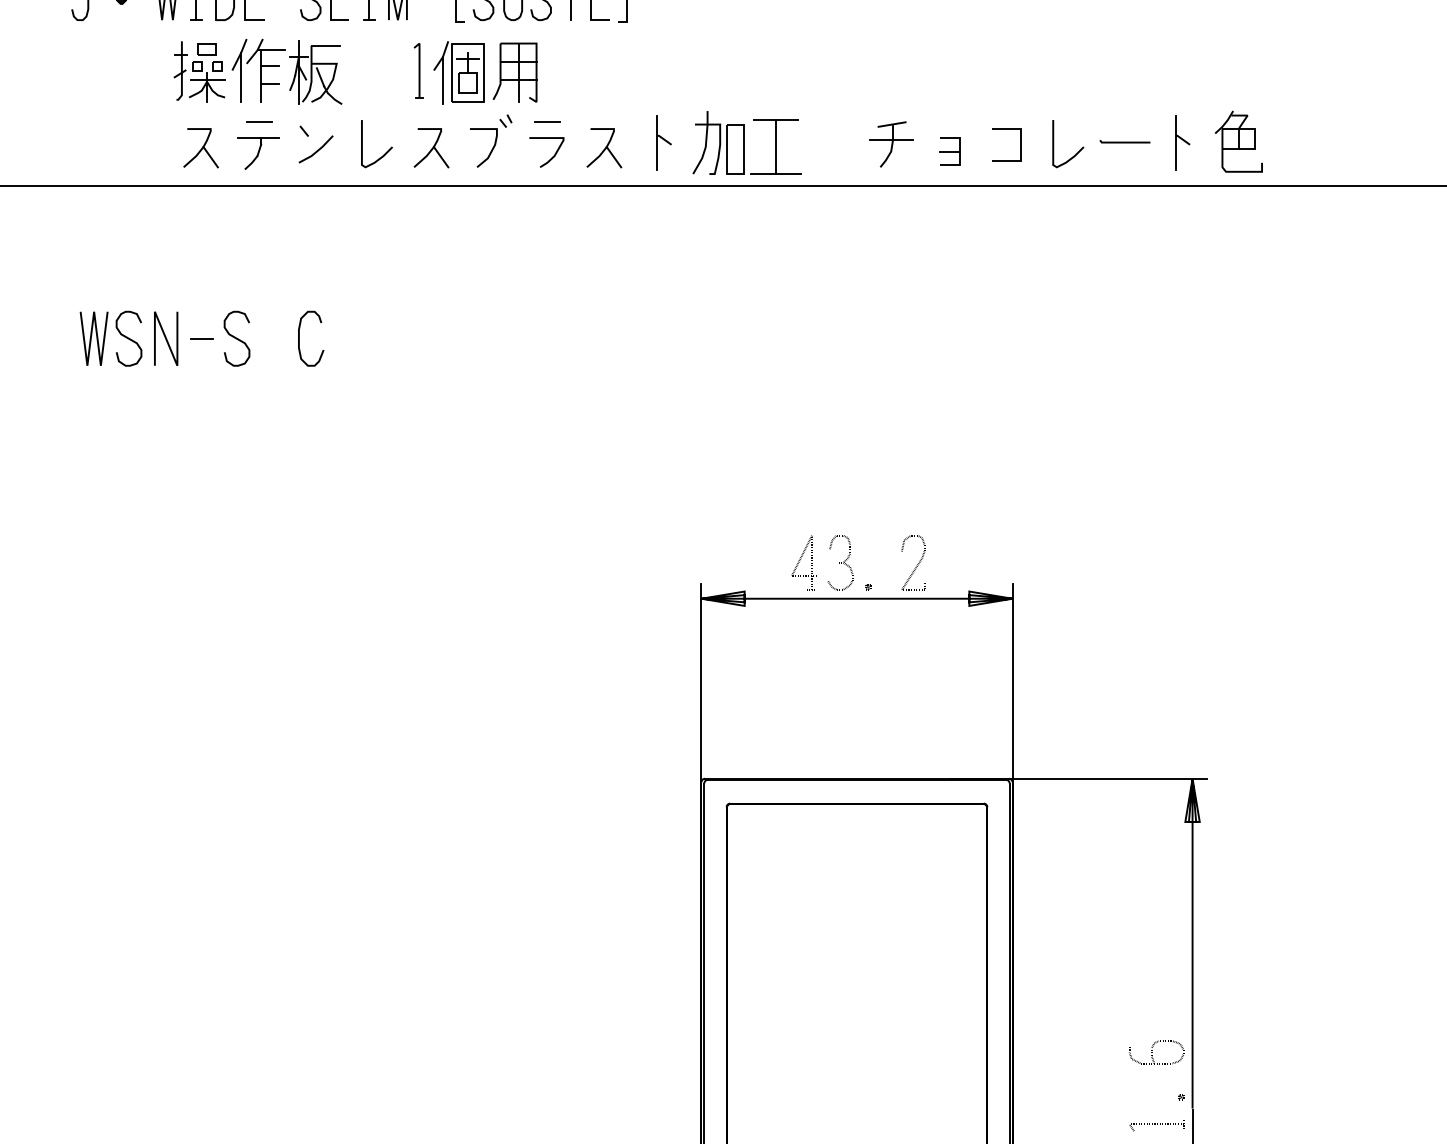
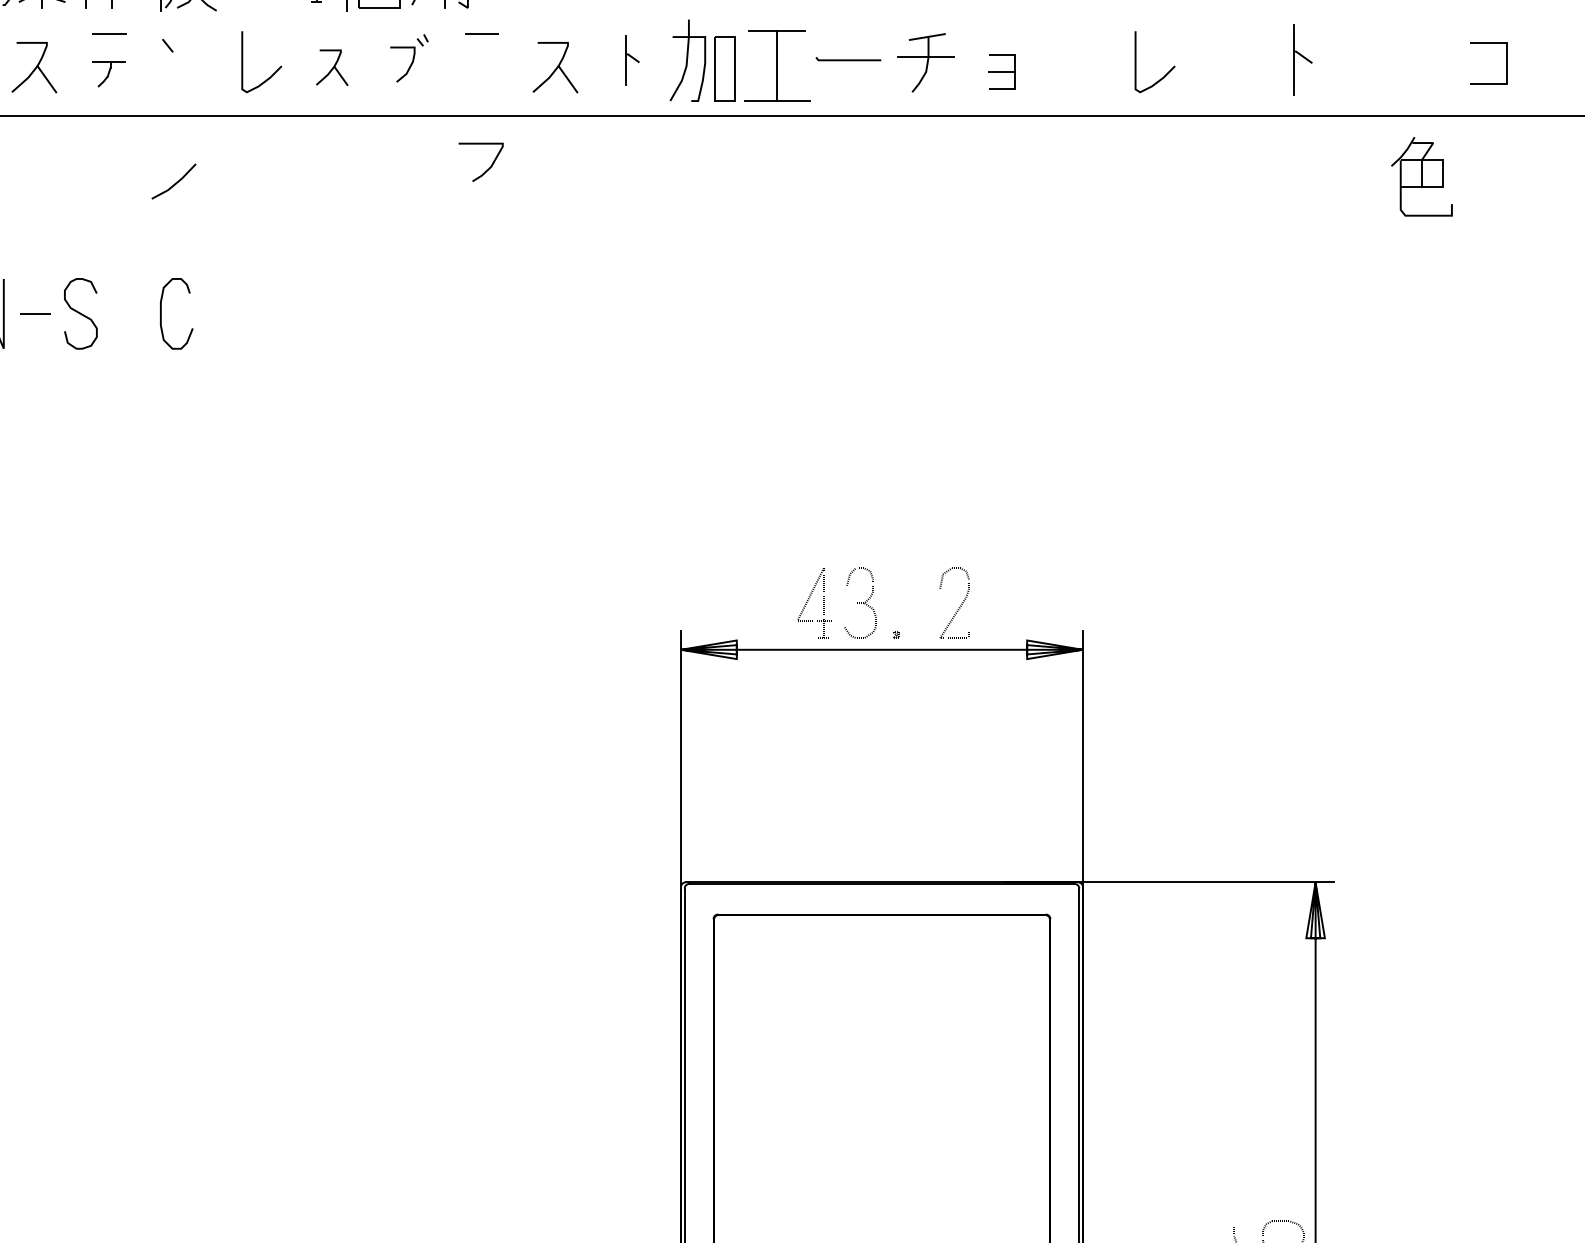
part: (491, 140) -> (409, 57), size x0.7
line: (1124, 141) -> (847, 58), moved
part: (1238, 141) -> (1421, 176), moved
part: (663, 142) -> (631, 60), size x0.7
line: (1020, 144) -> (1506, 62), moved
part: (431, 148) -> (332, 67), size x0.7
line: (316, 150) -> (174, 183), moved
part: (258, 153) -> (108, 74), size x0.6
curve: (551, 157) -> (487, 168), moved

